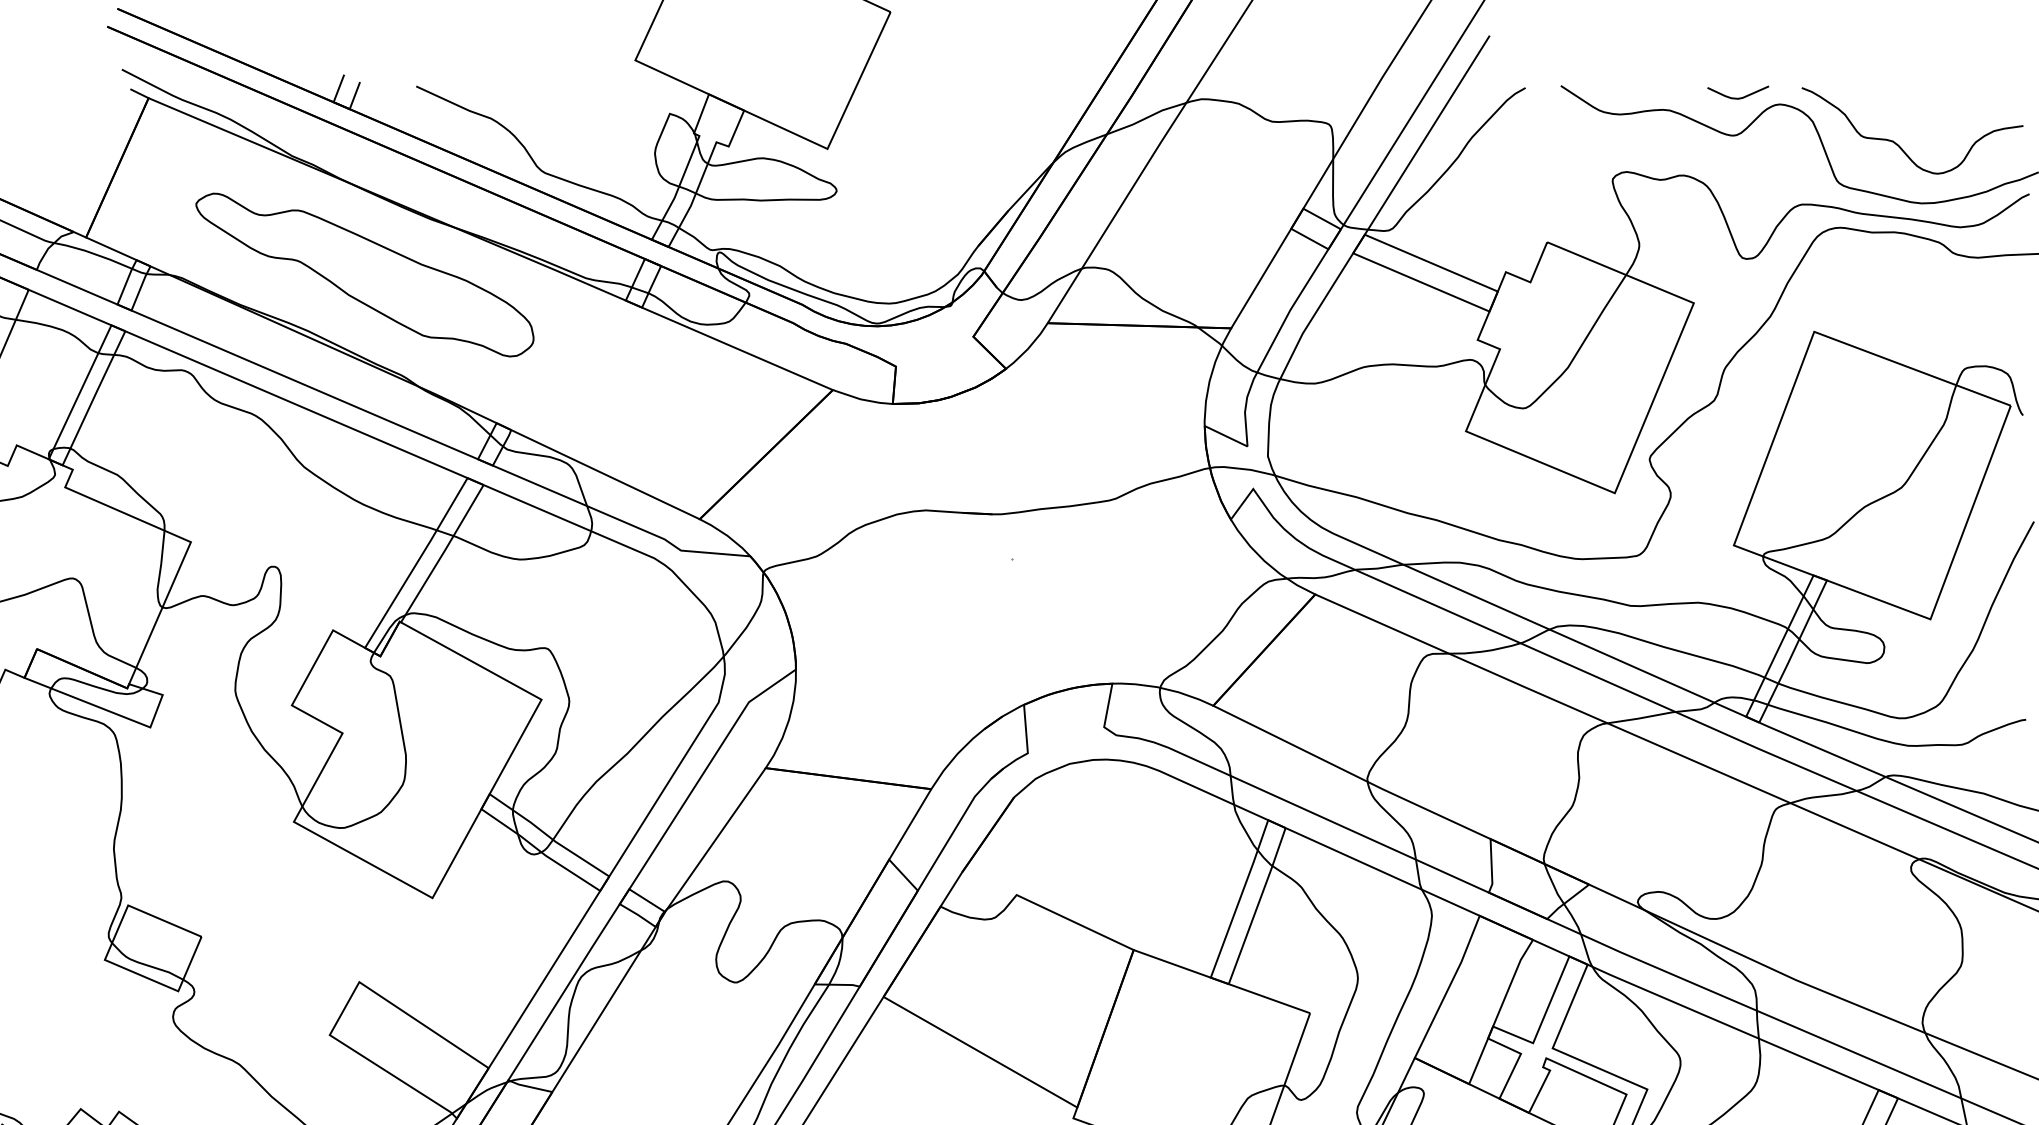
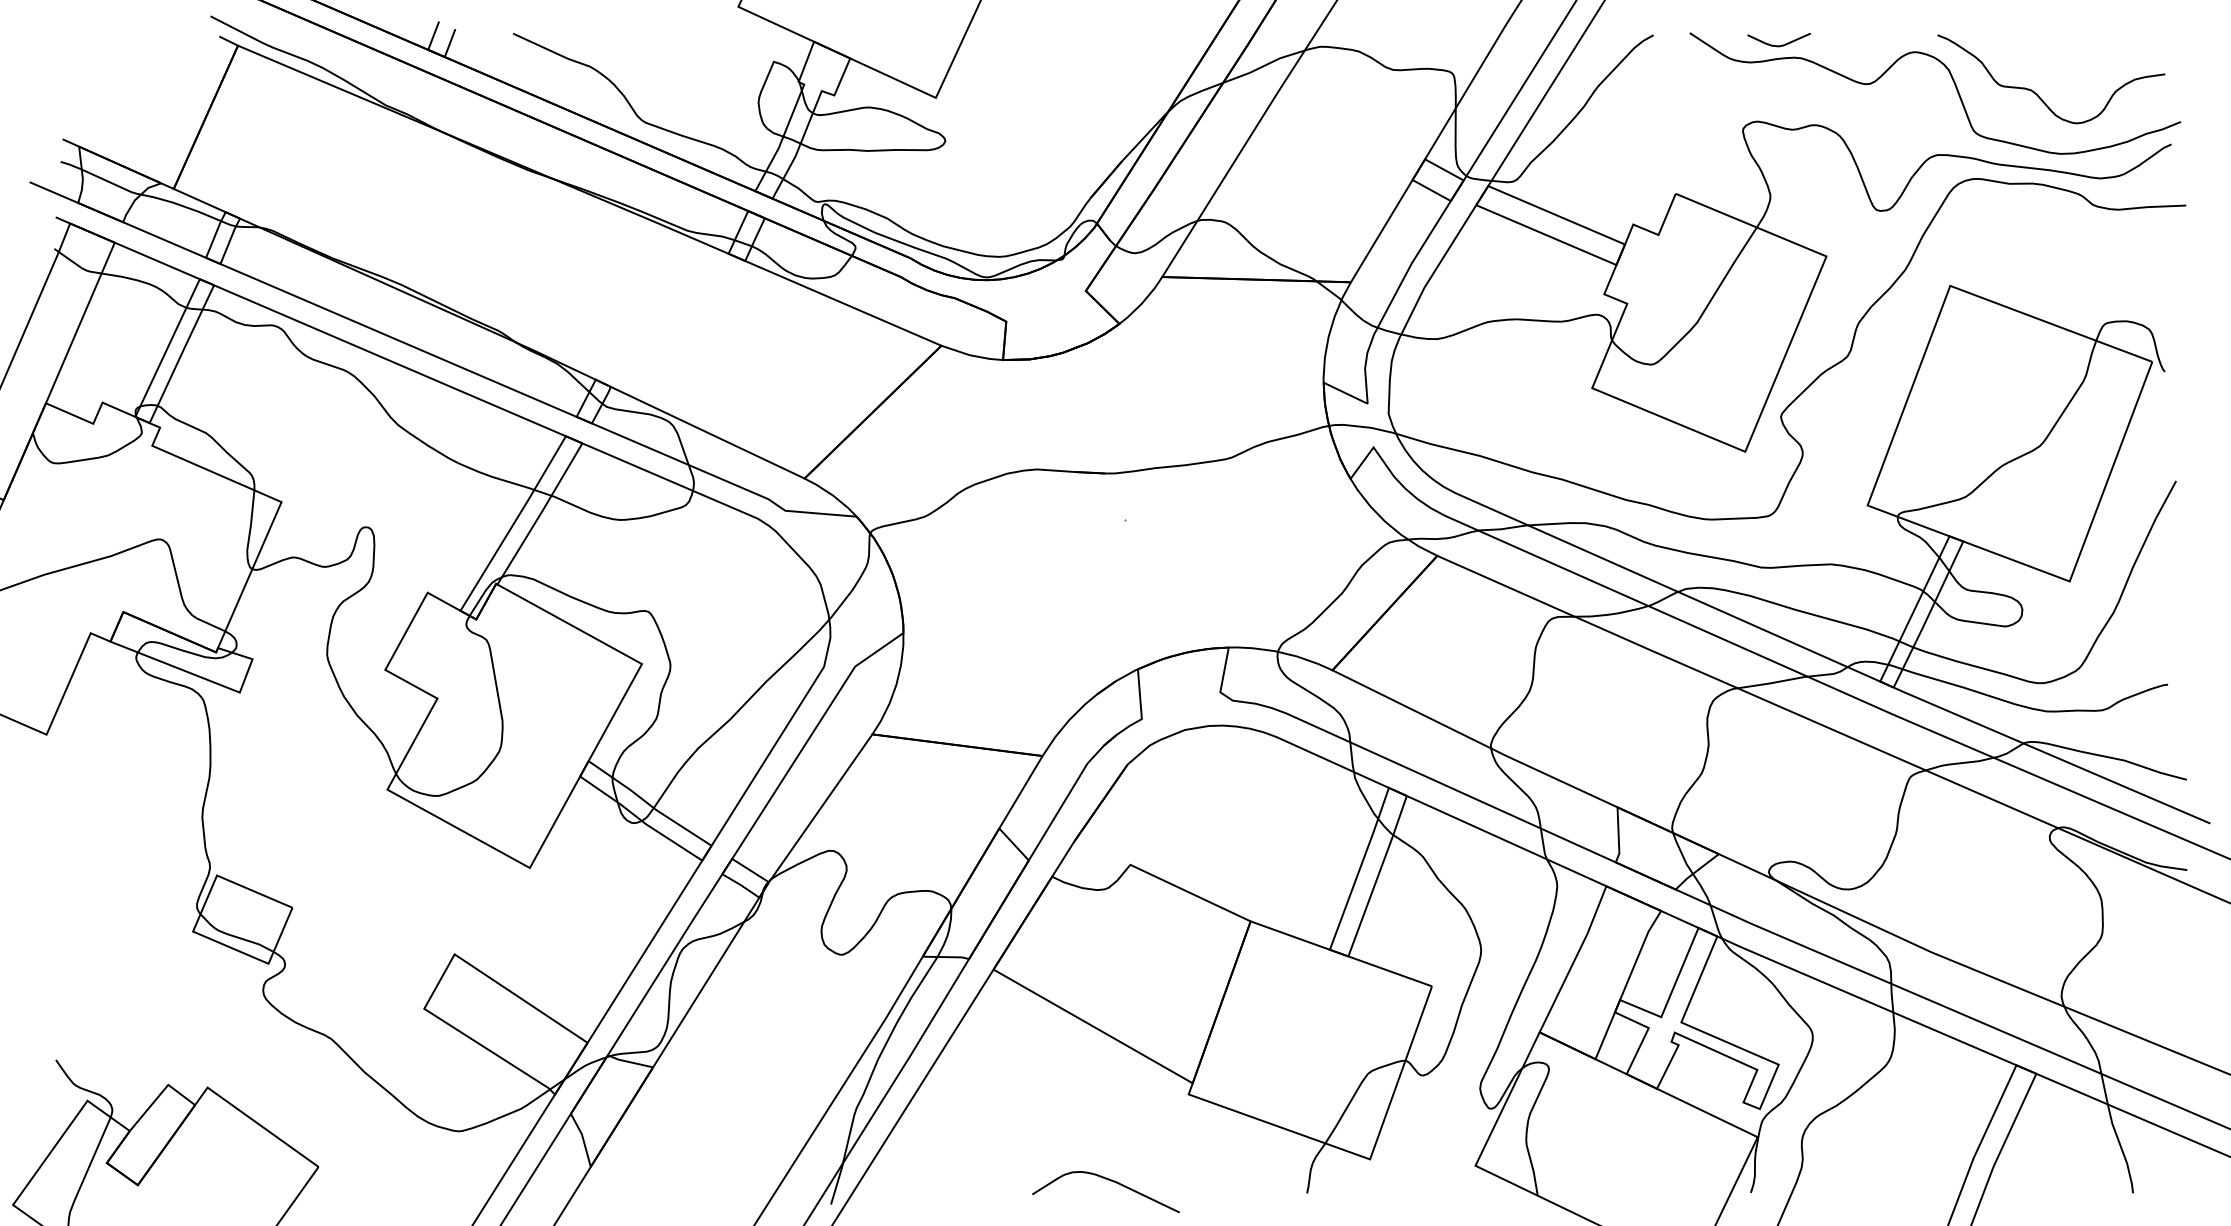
curve: (1737, 97) -> (1778, 45), moved
part: (365, 275) -> (460, 227), removed

